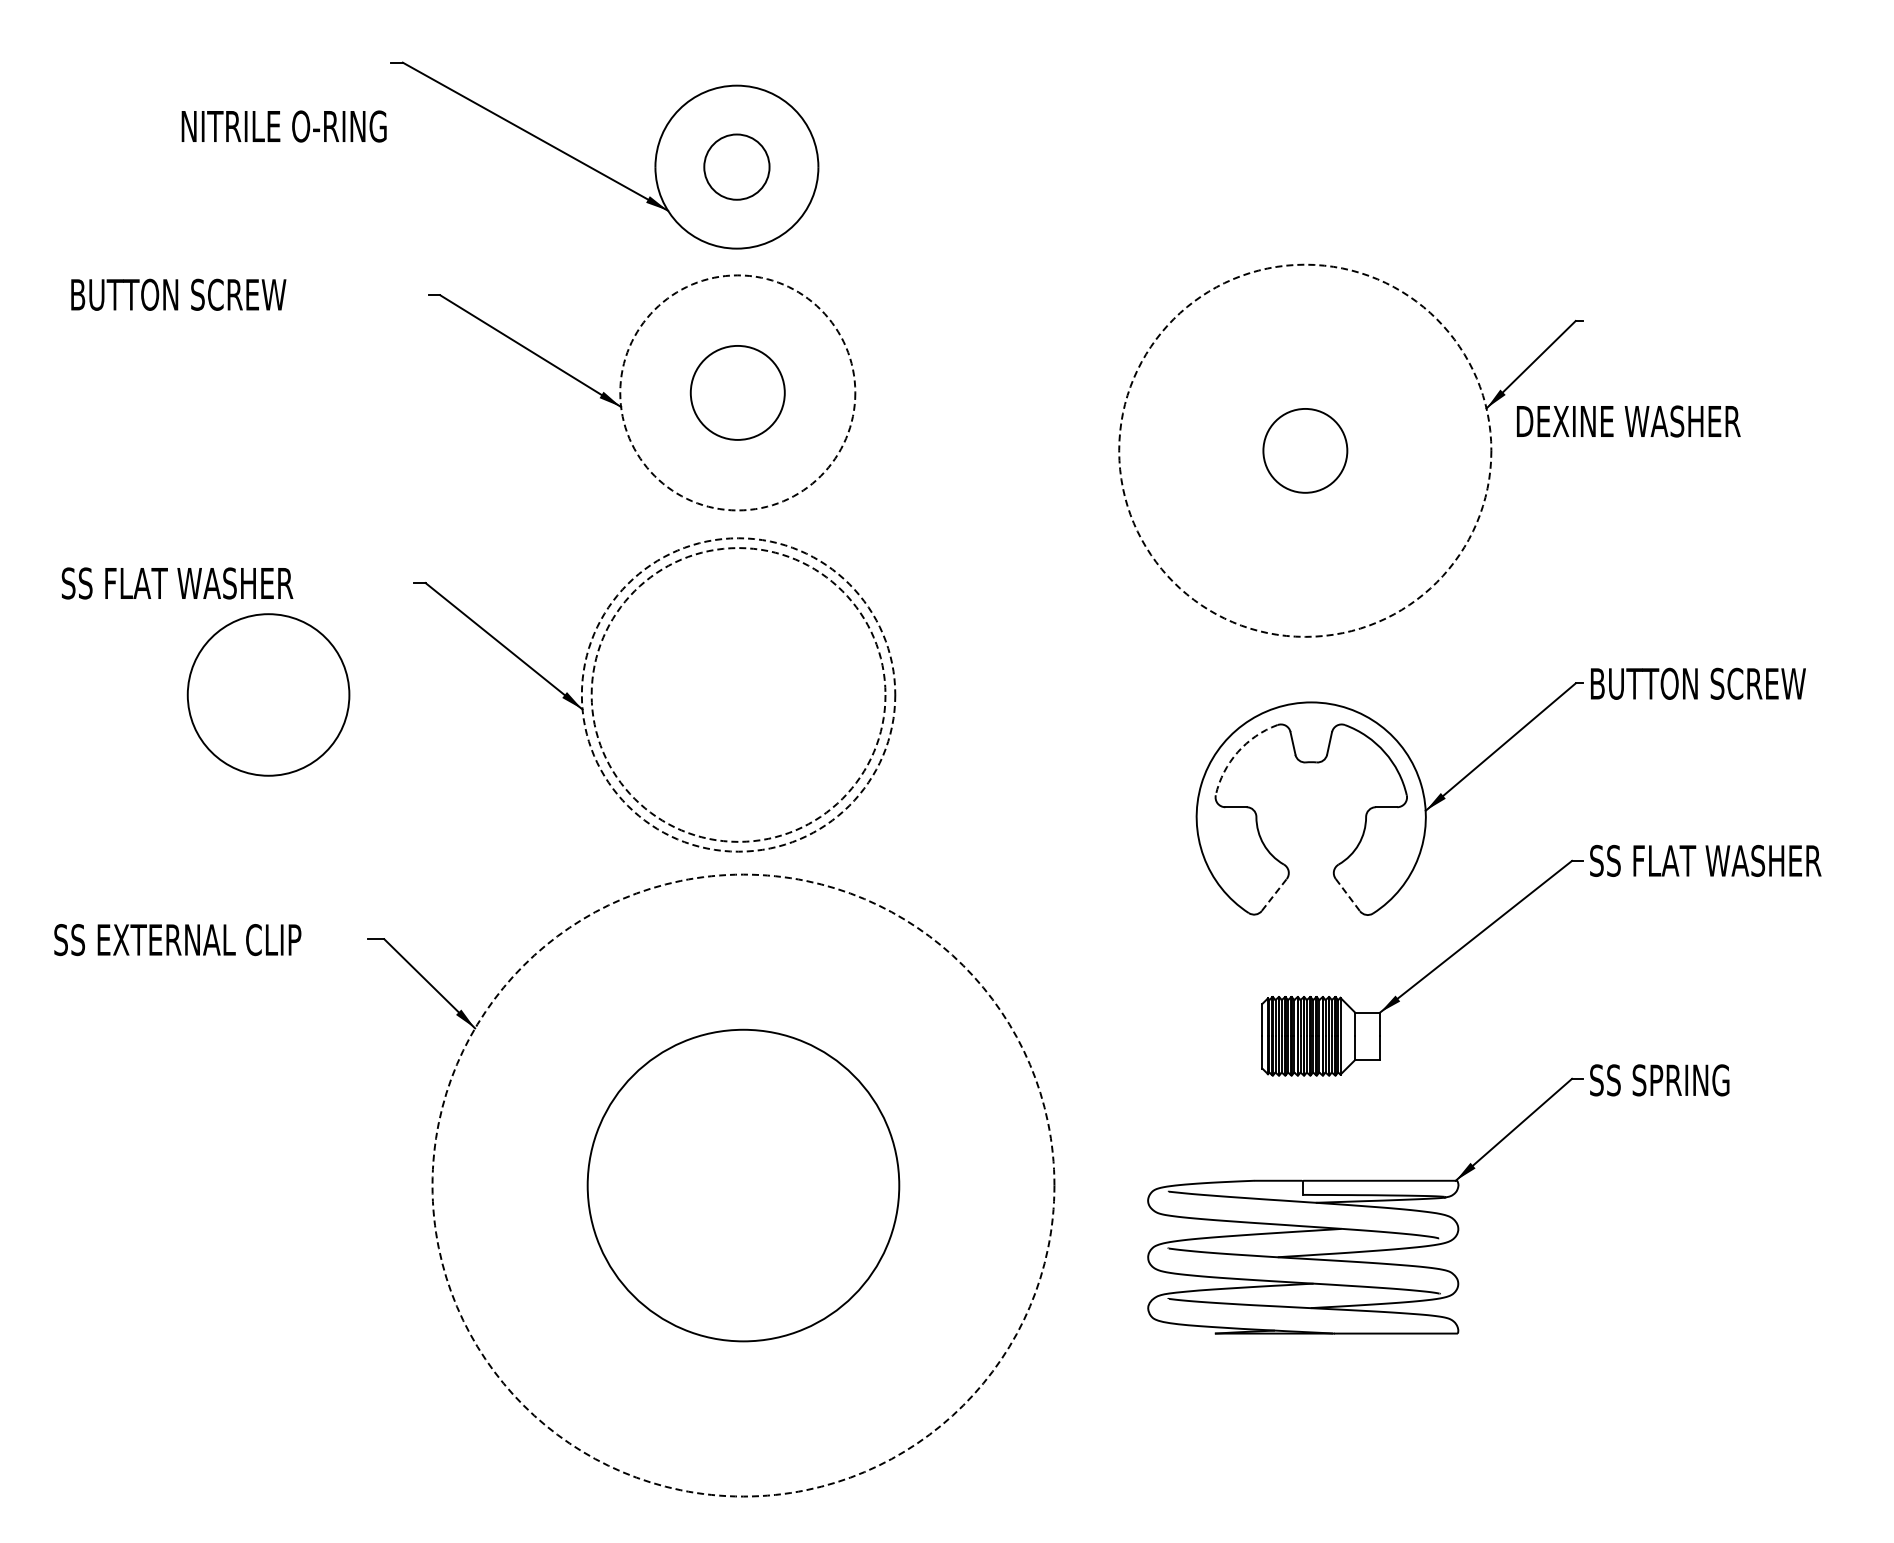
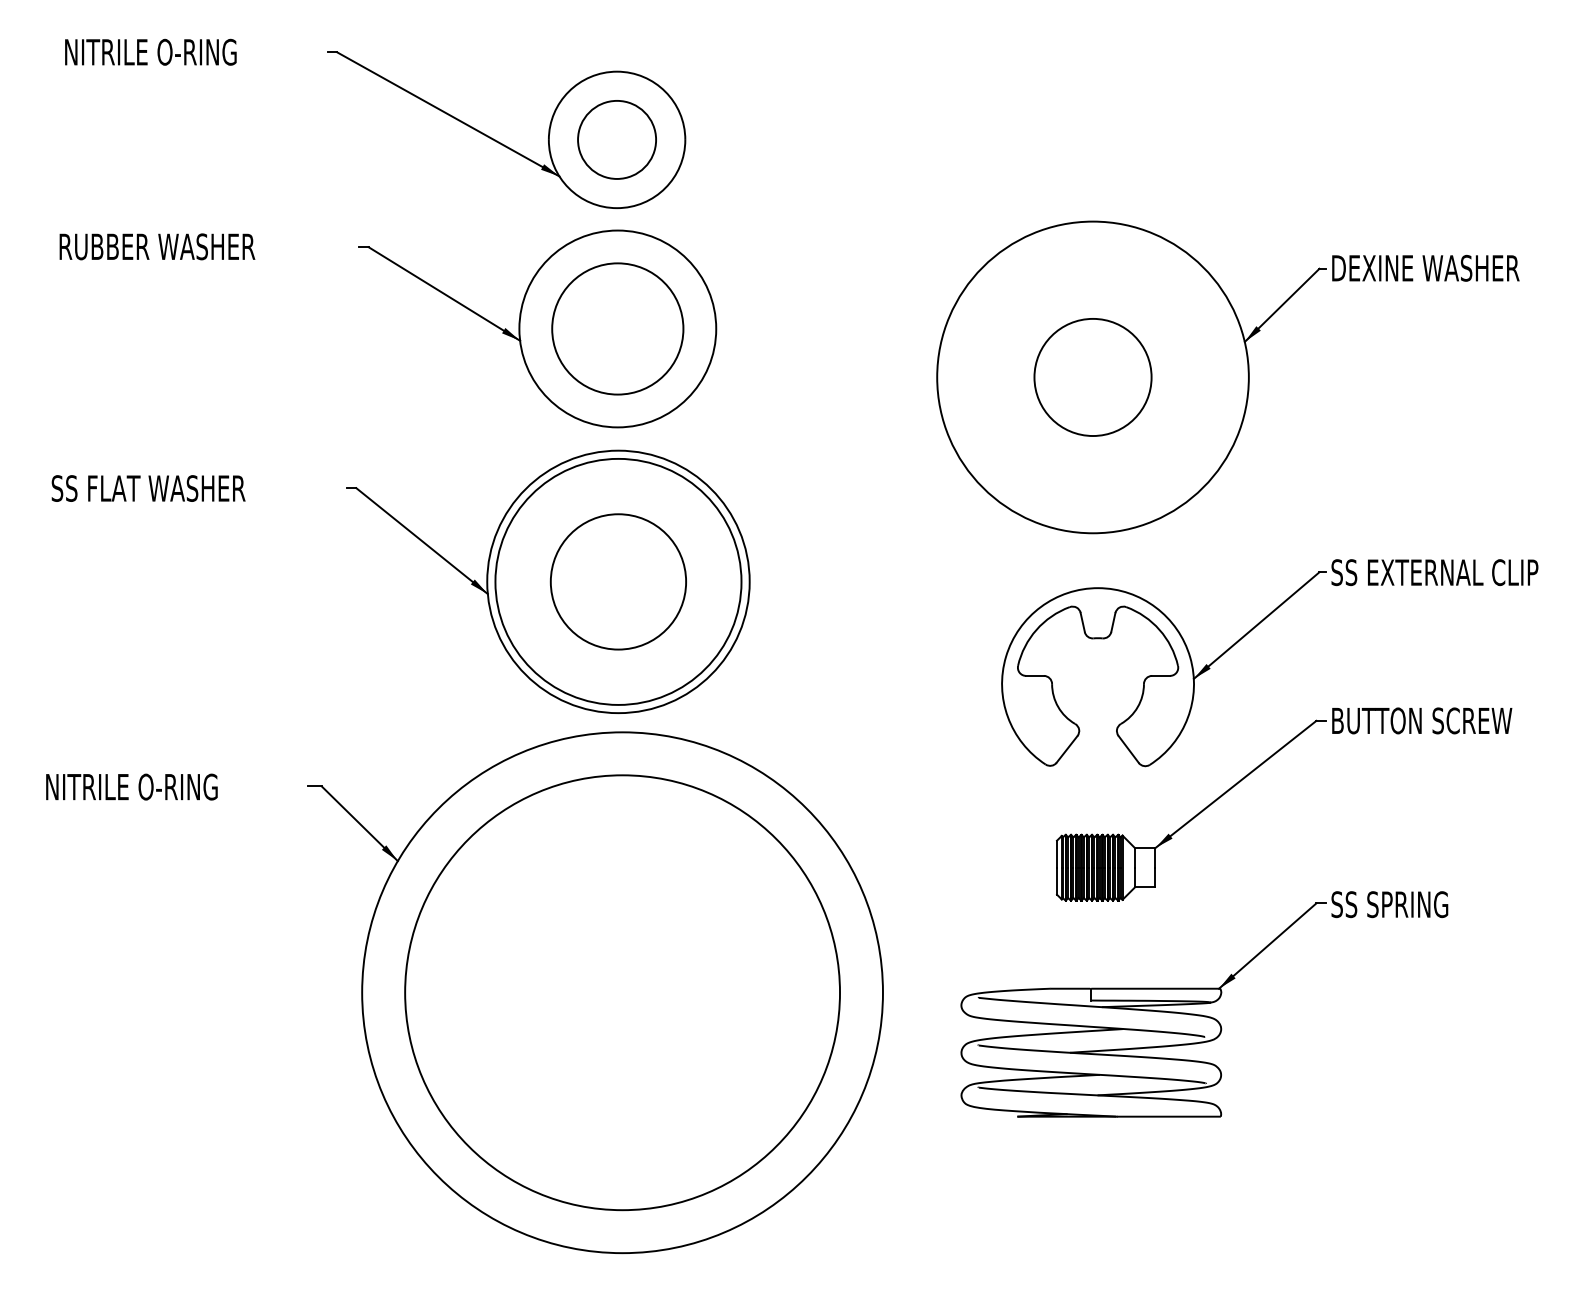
text: (283, 126) -> (150, 52), moved
circle: (736, 166) -> (616, 139), size x1.43
text: (189, 294) -> (158, 246), BUTTON SCREW -> RUBBER WASHER
circle: (737, 392) -> (617, 328), dashed -> solid
circle: (737, 392) -> (617, 328), size x1.67
text: (1628, 421) -> (1425, 268), moved
circle: (1305, 450) -> (1093, 377), dashed -> solid
circle: (1305, 450) -> (1093, 377), size x1.67
text: (1713, 683) -> (1434, 572), BUTTON SCREW -> SS EXTERNAL CLIP
circle: (268, 694) -> (618, 581), moved
circle: (738, 694) -> (618, 581), dashed -> solid
circle: (738, 694) -> (618, 581), dashed -> solid
arc: (1237, 752) -> (1036, 630), dashed -> solid
text: (1705, 860) -> (1428, 720), SS FLAT WASHER -> BUTTON SCREW
line: (1274, 894) -> (1067, 749), dashed -> solid
line: (1348, 895) -> (1129, 749), dashed -> solid
text: (177, 940) -> (148, 787), SS EXTERNAL CLIP -> NITRILE O-RING
circle: (743, 1185) -> (622, 992), dashed -> solid
circle: (743, 1185) -> (622, 992), size x1.67

